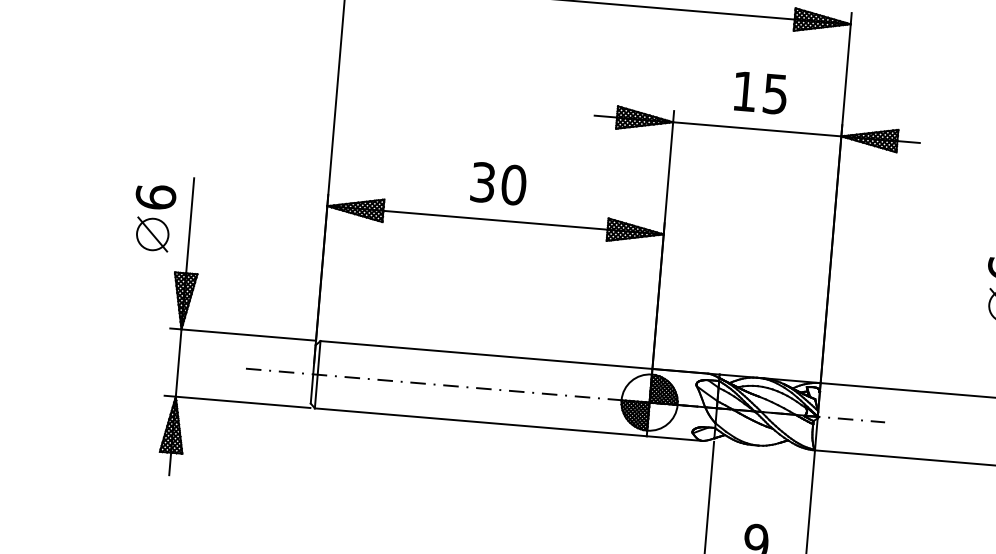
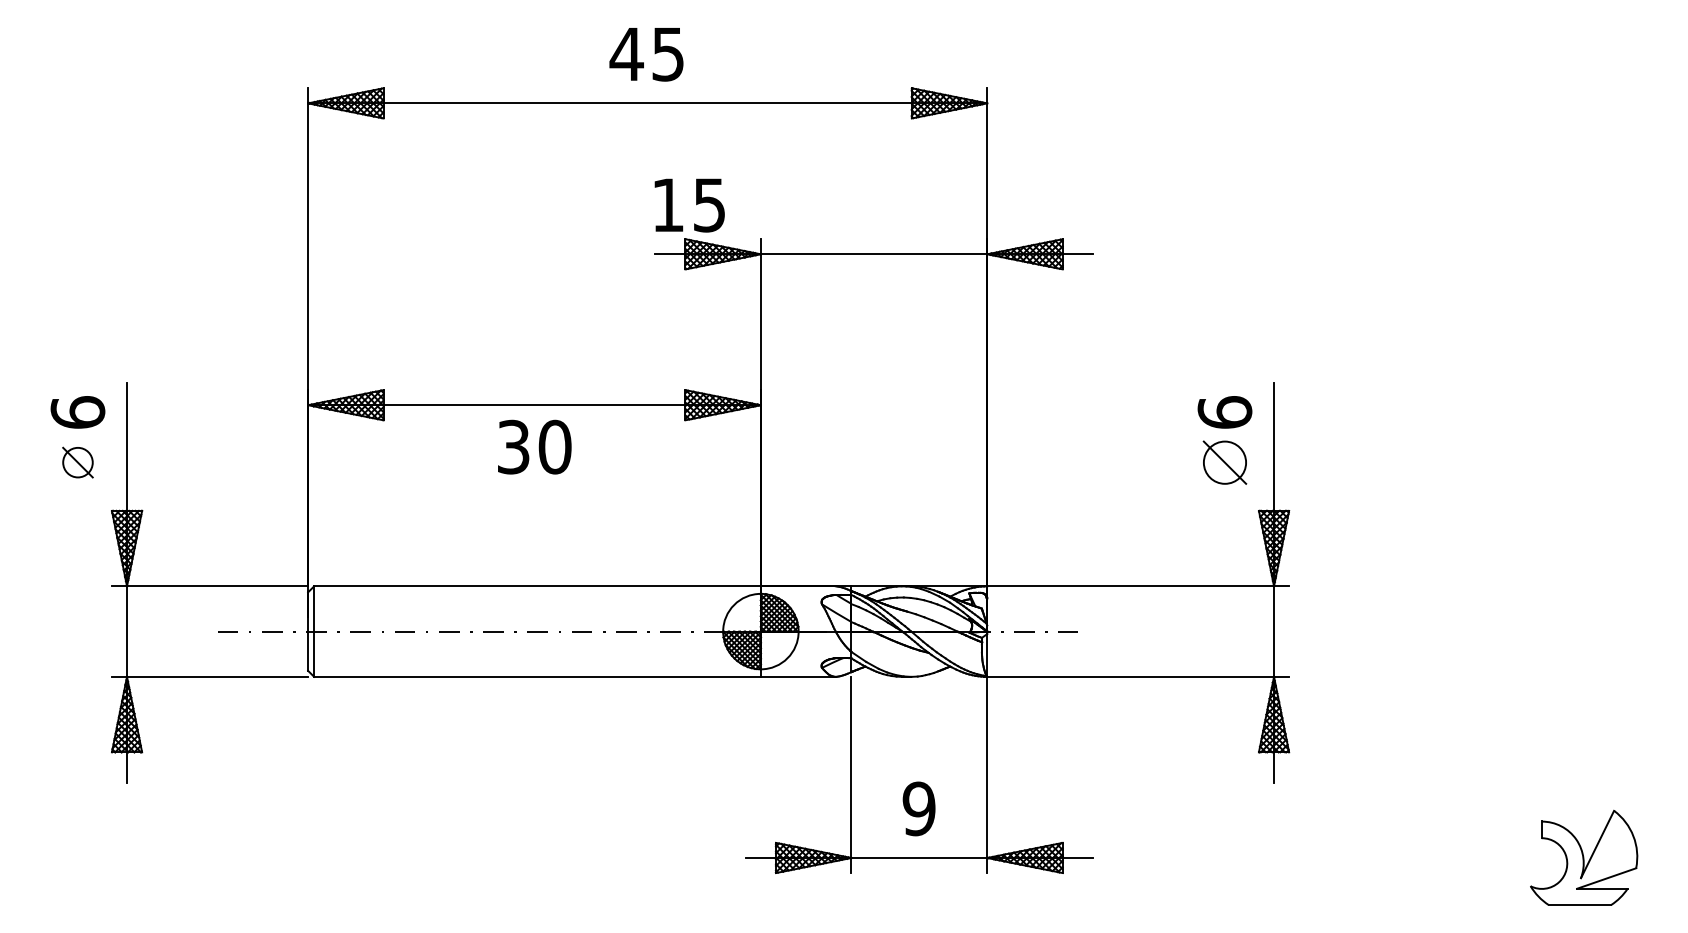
text: (760, 93) -> (689, 205), moved
text: (498, 183) -> (534, 446), moved
part: (152, 234) -> (77, 462), size x0.7

